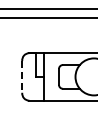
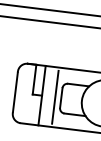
line: (22, 76) -> (15, 91), dashed -> solid
line: (54, 76) -> (55, 96), added

